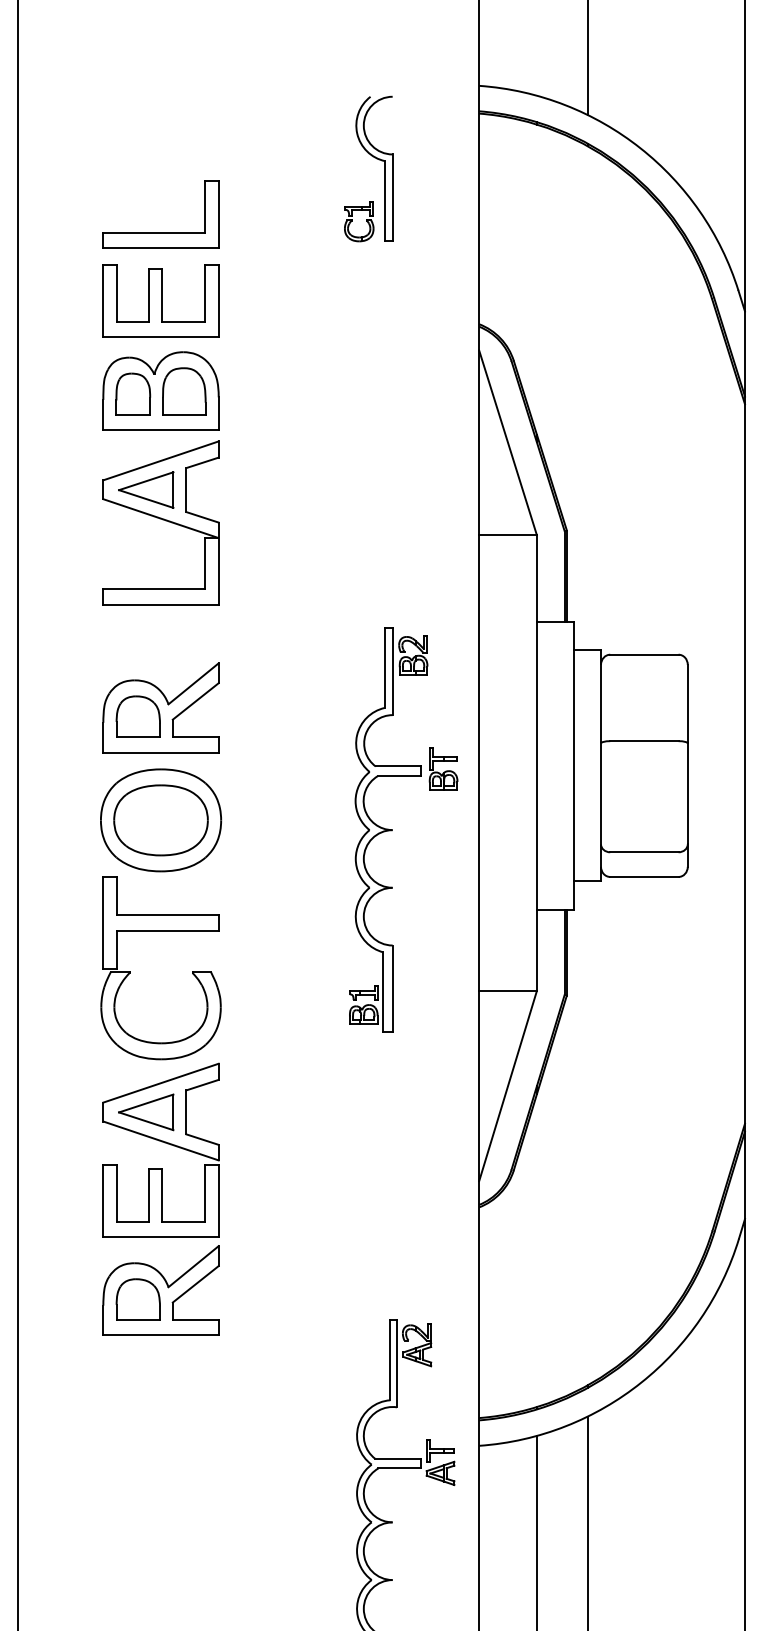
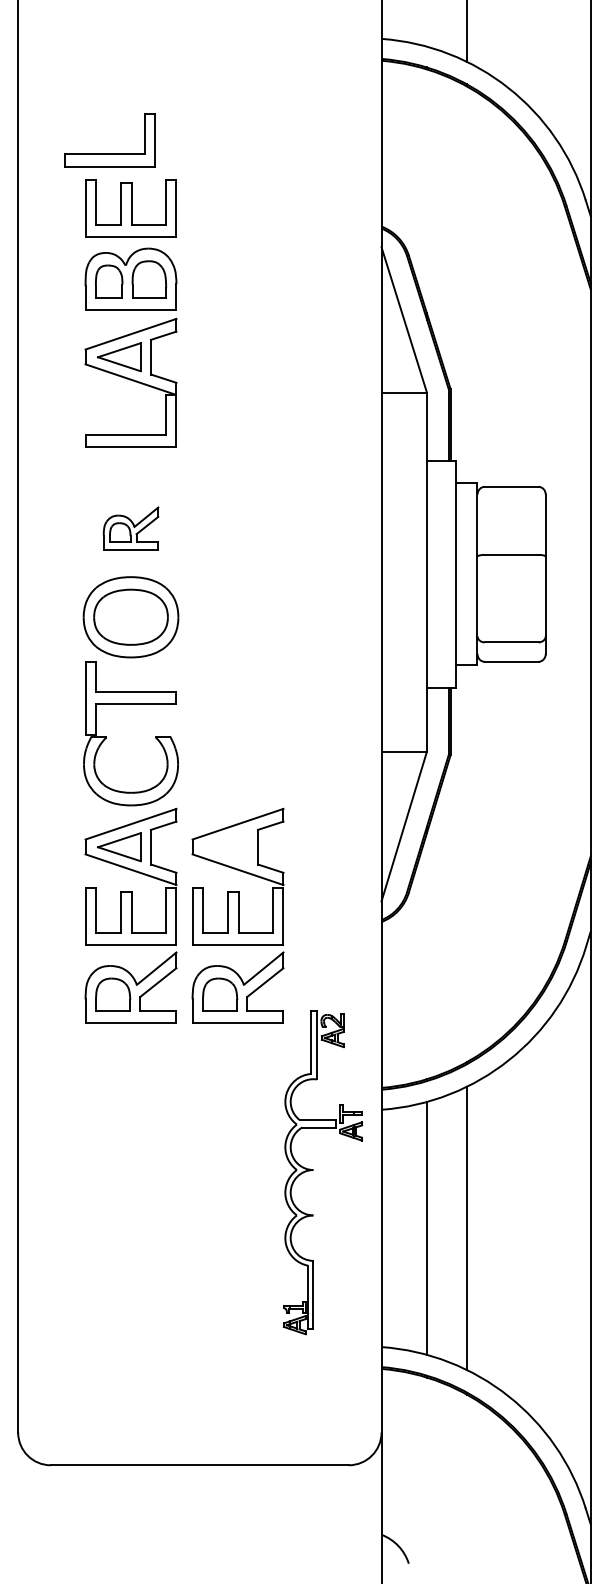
part: (372, 157) -> (297, 95), removed
part: (160, 231) -> (109, 153), moved
part: (160, 707) -> (130, 528), size x0.6
part: (392, 829) -> (313, 624), removed
part: (296, 1199) -> (237, 915), added

